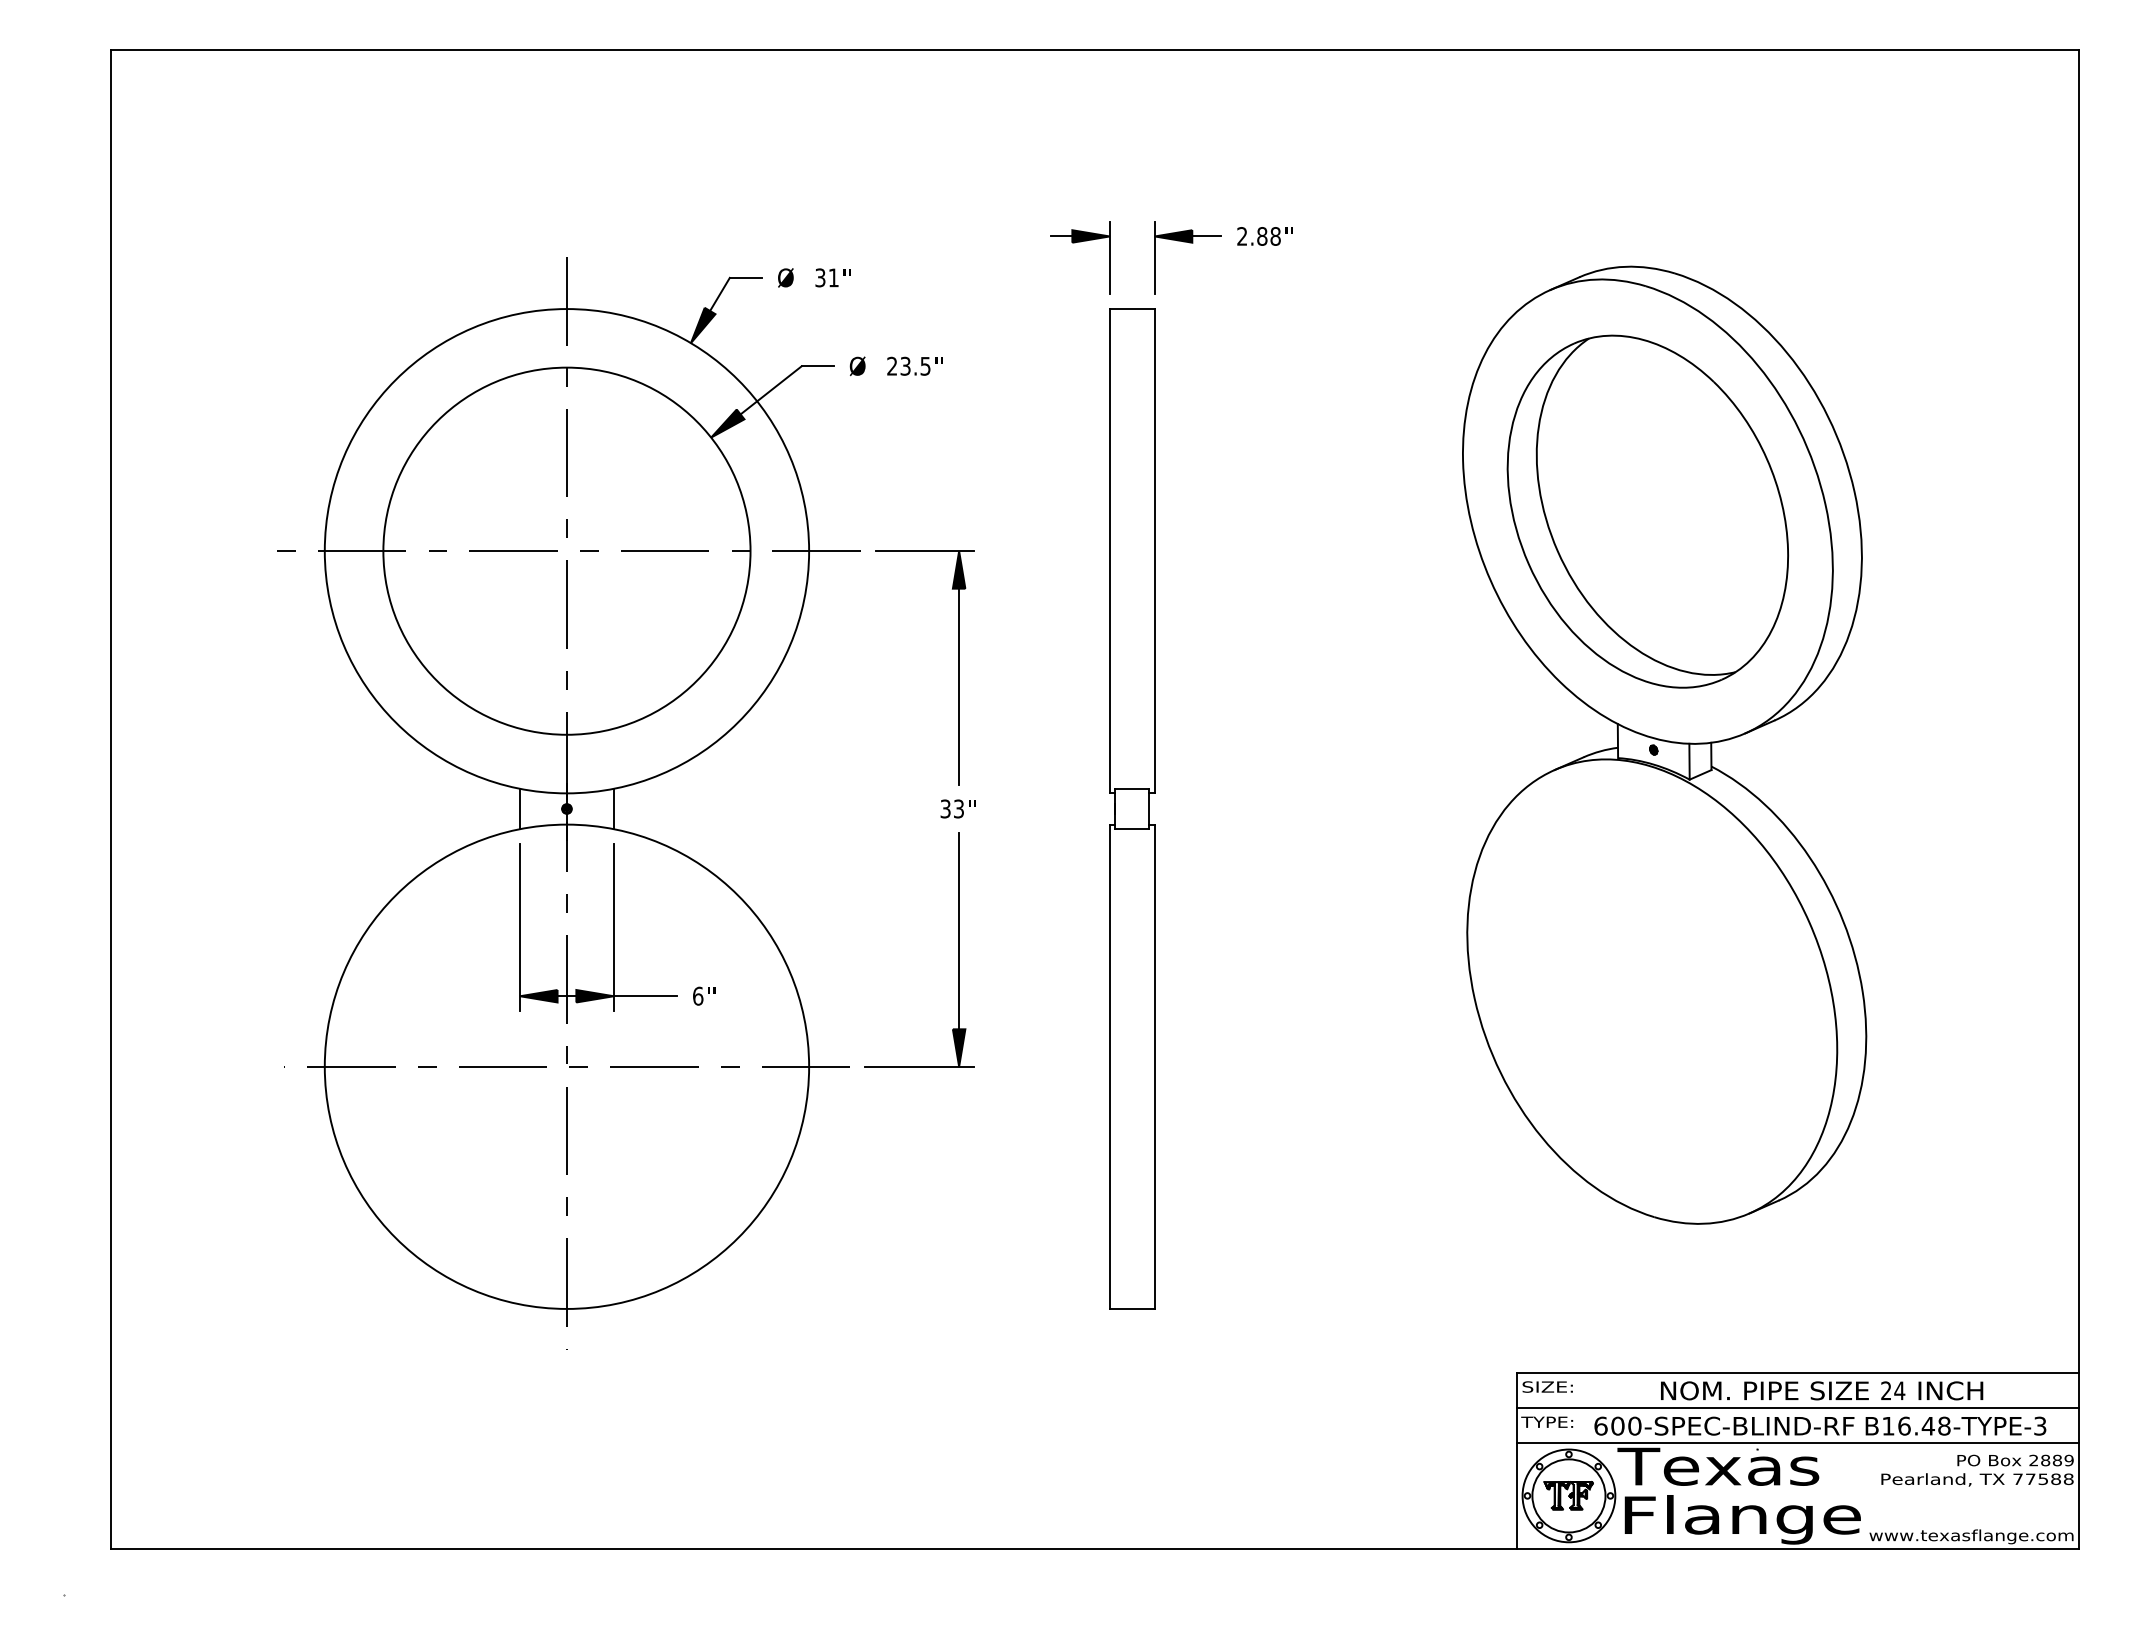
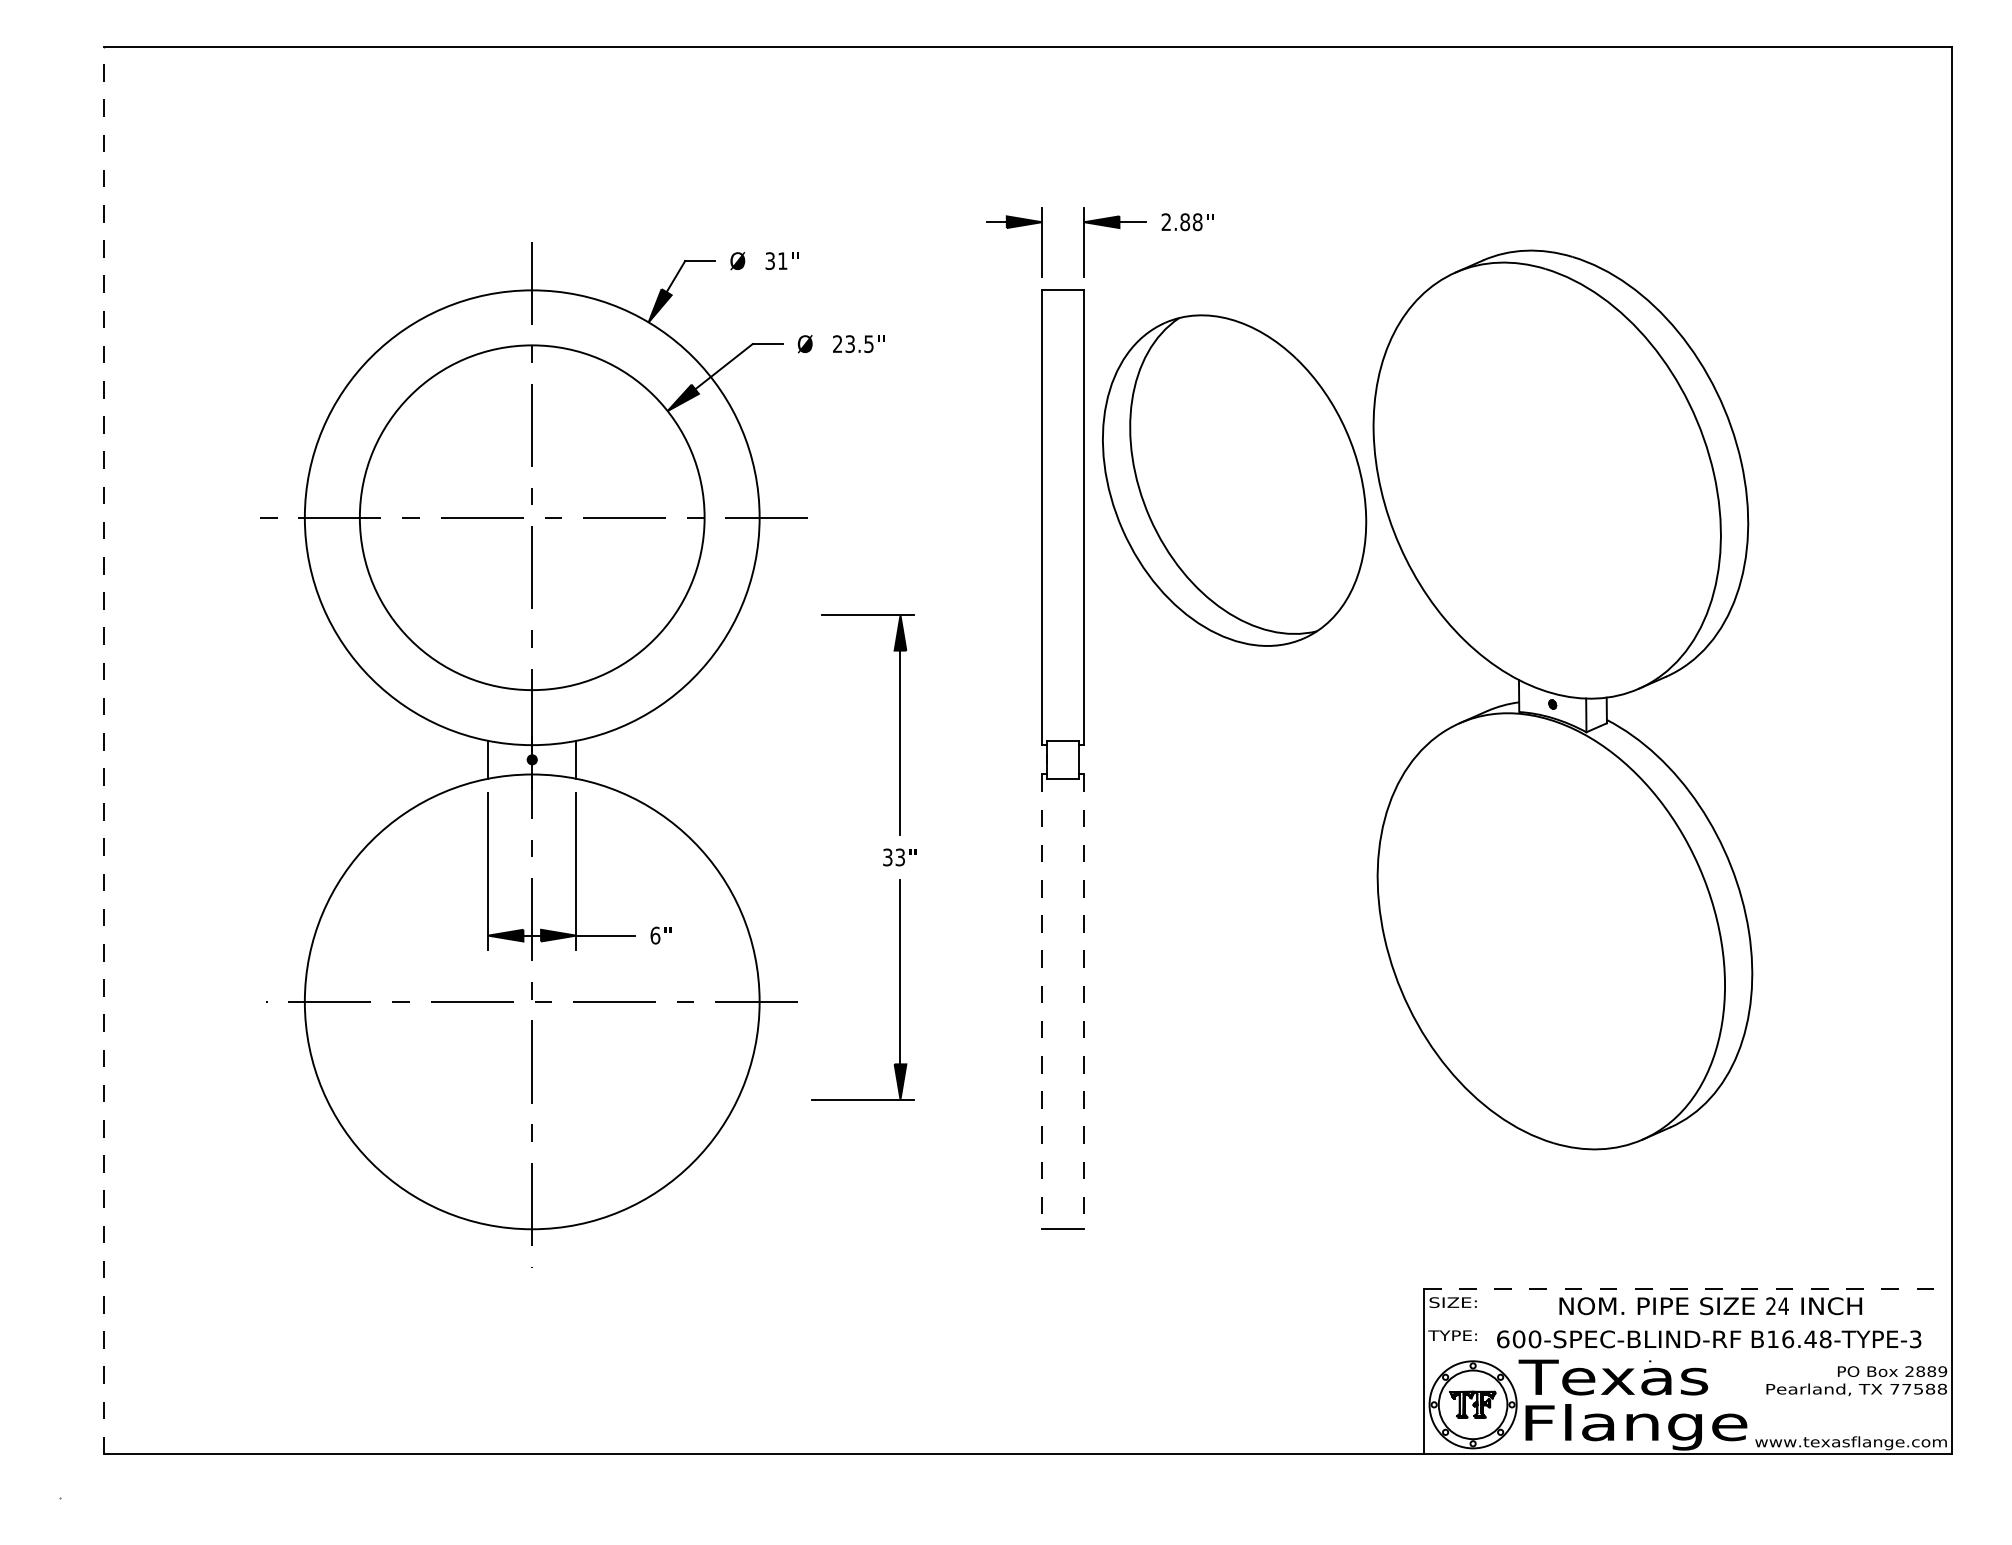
part: (1647, 511) -> (1234, 480), moved
line: (111, 799) -> (104, 750), solid -> dashed
part: (940, 815) -> (882, 863), moved
line: (1109, 1067) -> (1041, 1002), solid -> dashed
line: (1154, 1067) -> (1083, 1002), solid -> dashed
line: (1798, 1372) -> (1688, 1288), solid -> dashed
line: (1797, 1408) -> (1687, 1322), removed
line: (1797, 1443) -> (1687, 1355), removed

